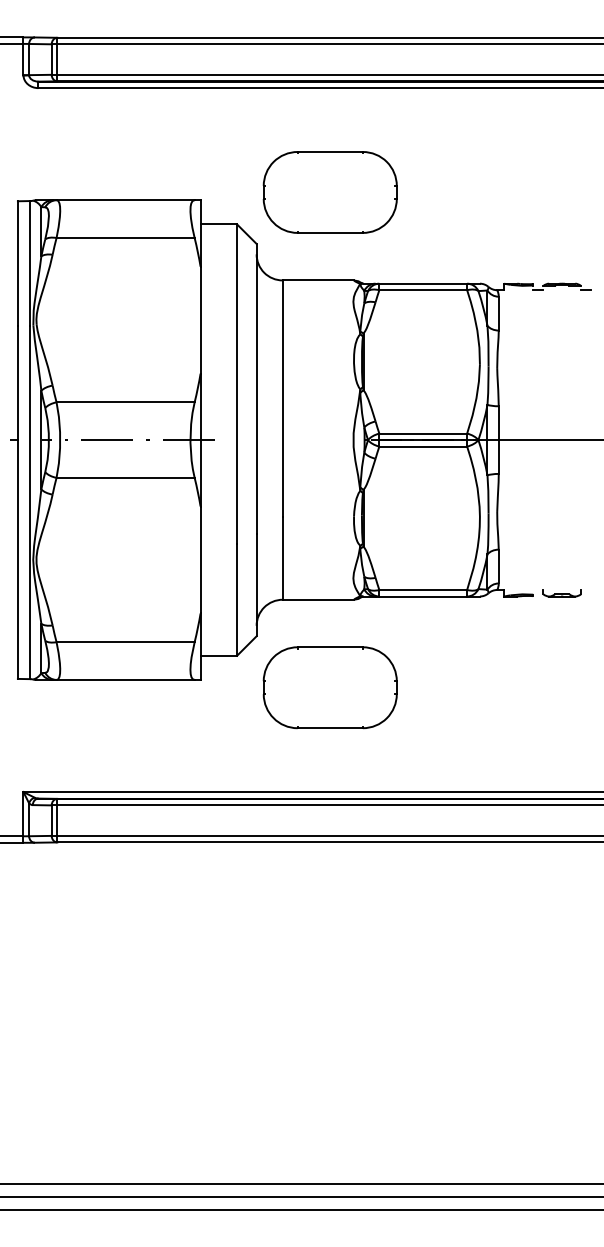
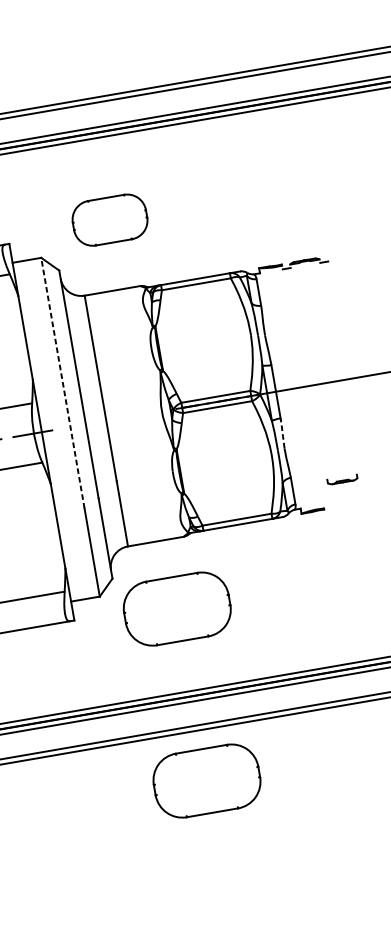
part: (329, 192) -> (109, 220), size x0.7
line: (237, 383) -> (63, 382), solid -> dashed
line: (498, 492) -> (282, 432), solid -> dashed
part: (561, 593) -> (342, 480), moved
part: (329, 906) -> (206, 780), added

